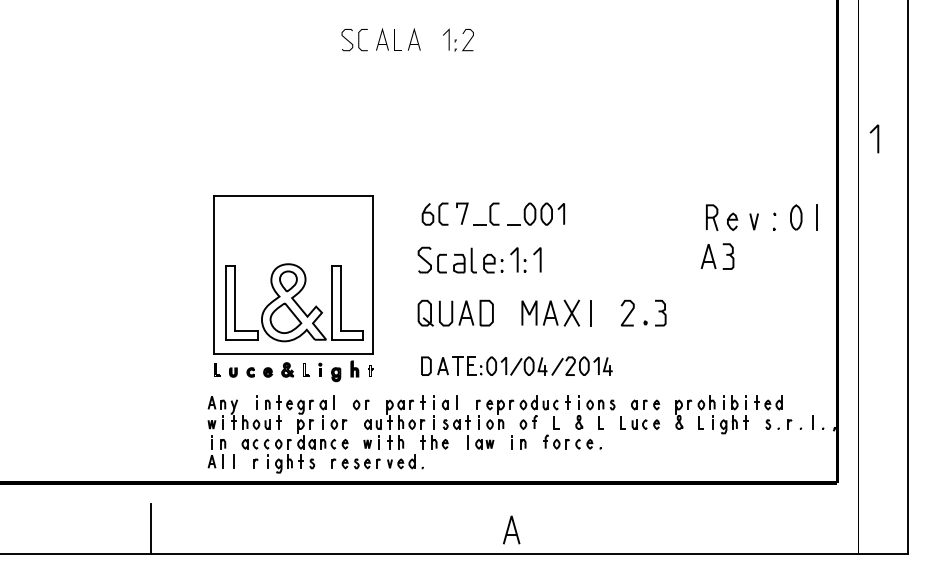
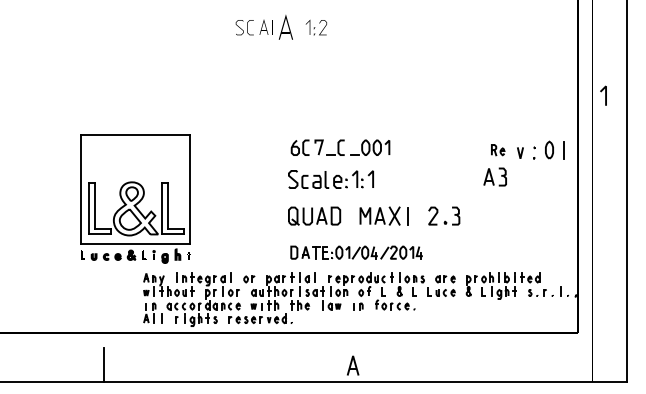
part: (413, 38) -> (285, 26), size x1.6
part: (720, 216) -> (497, 149), size x0.6
part: (293, 287) -> (135, 198), moved

